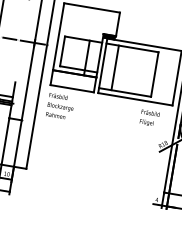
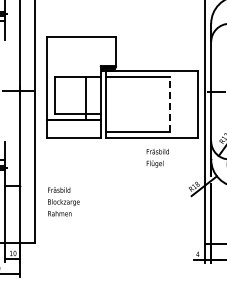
line: (115, 67) -> (121, 104), removed
line: (155, 74) -> (170, 104), solid -> dashed
text: (60, 106) -> (63, 201), moved
text: (149, 118) -> (157, 158), moved

